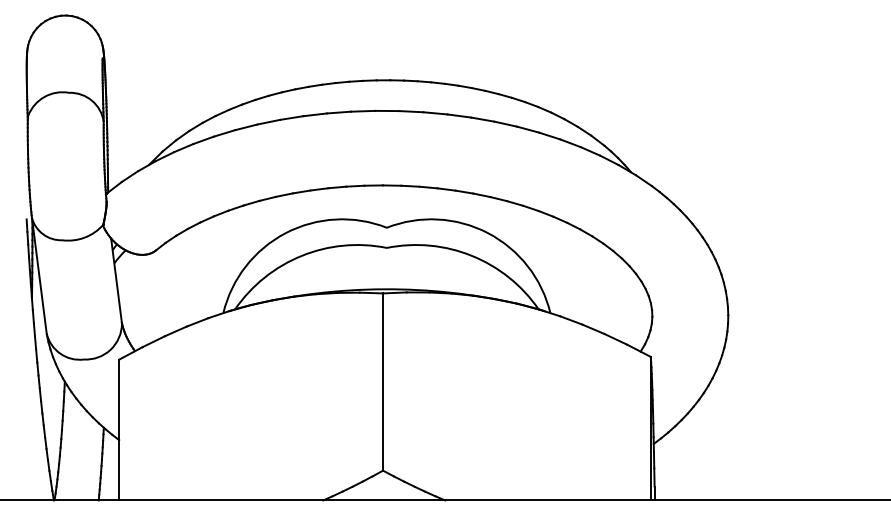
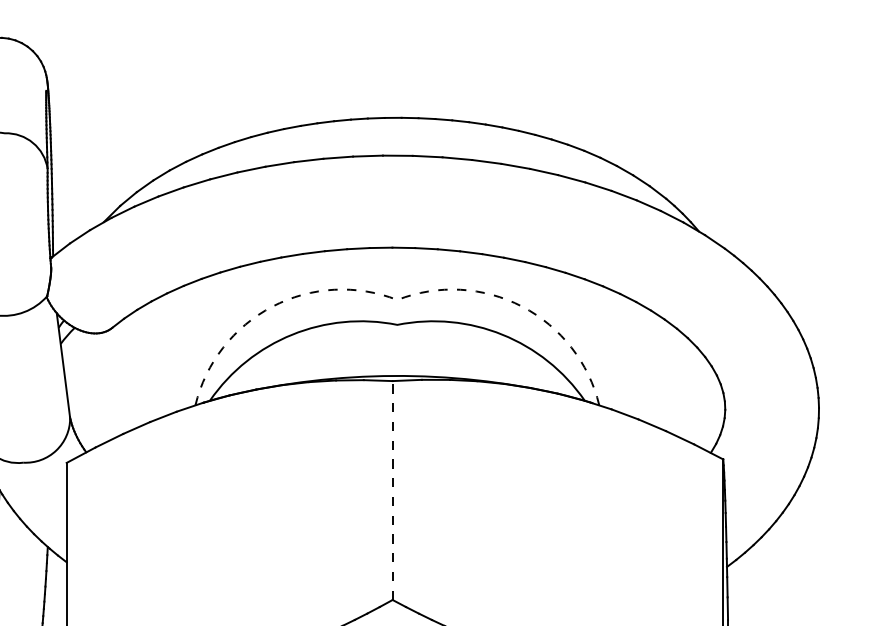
line: (386, 227) -> (396, 299), solid -> dashed
line: (383, 382) -> (393, 491), solid -> dashed

